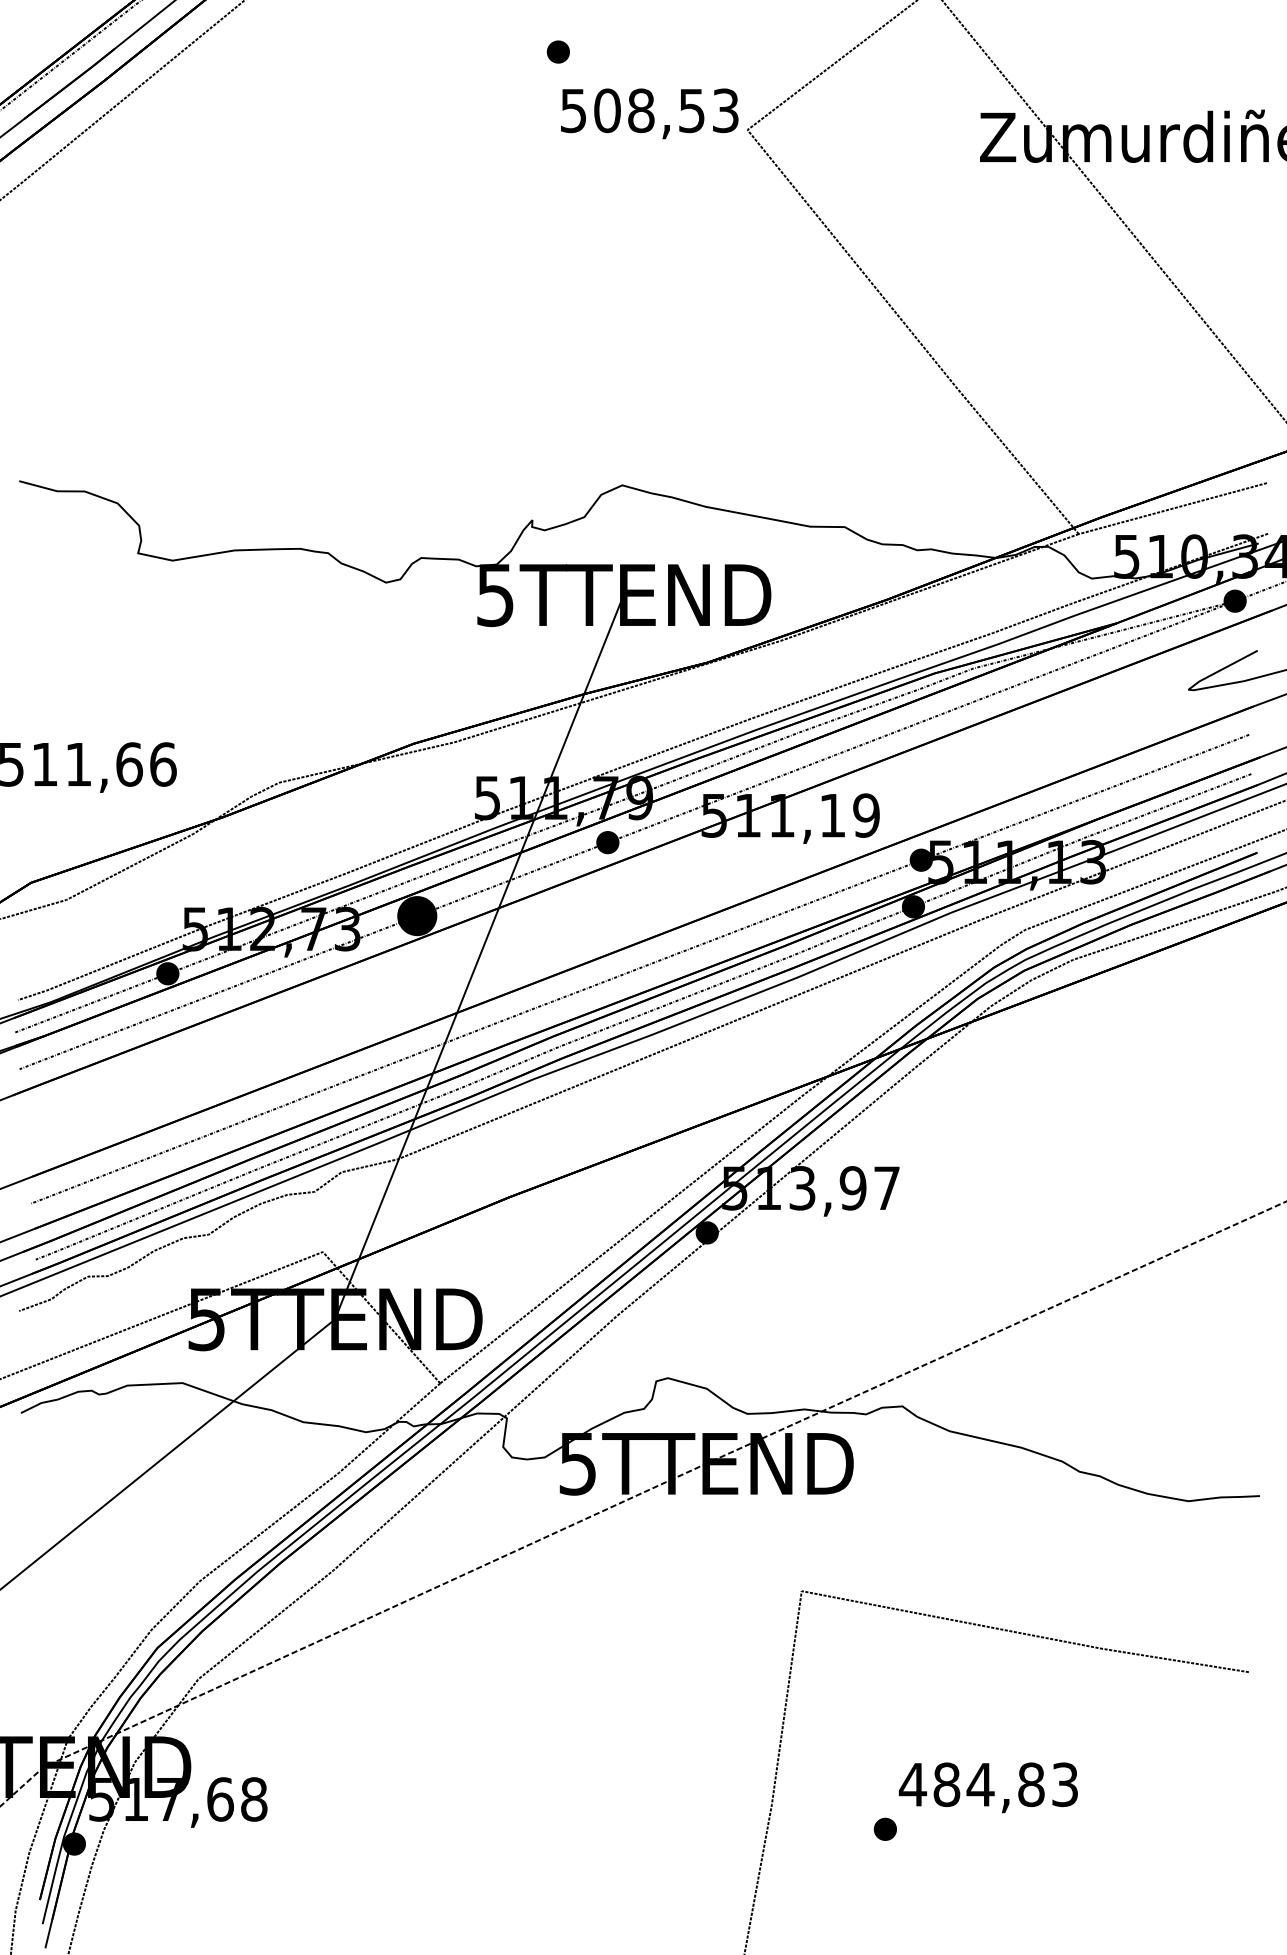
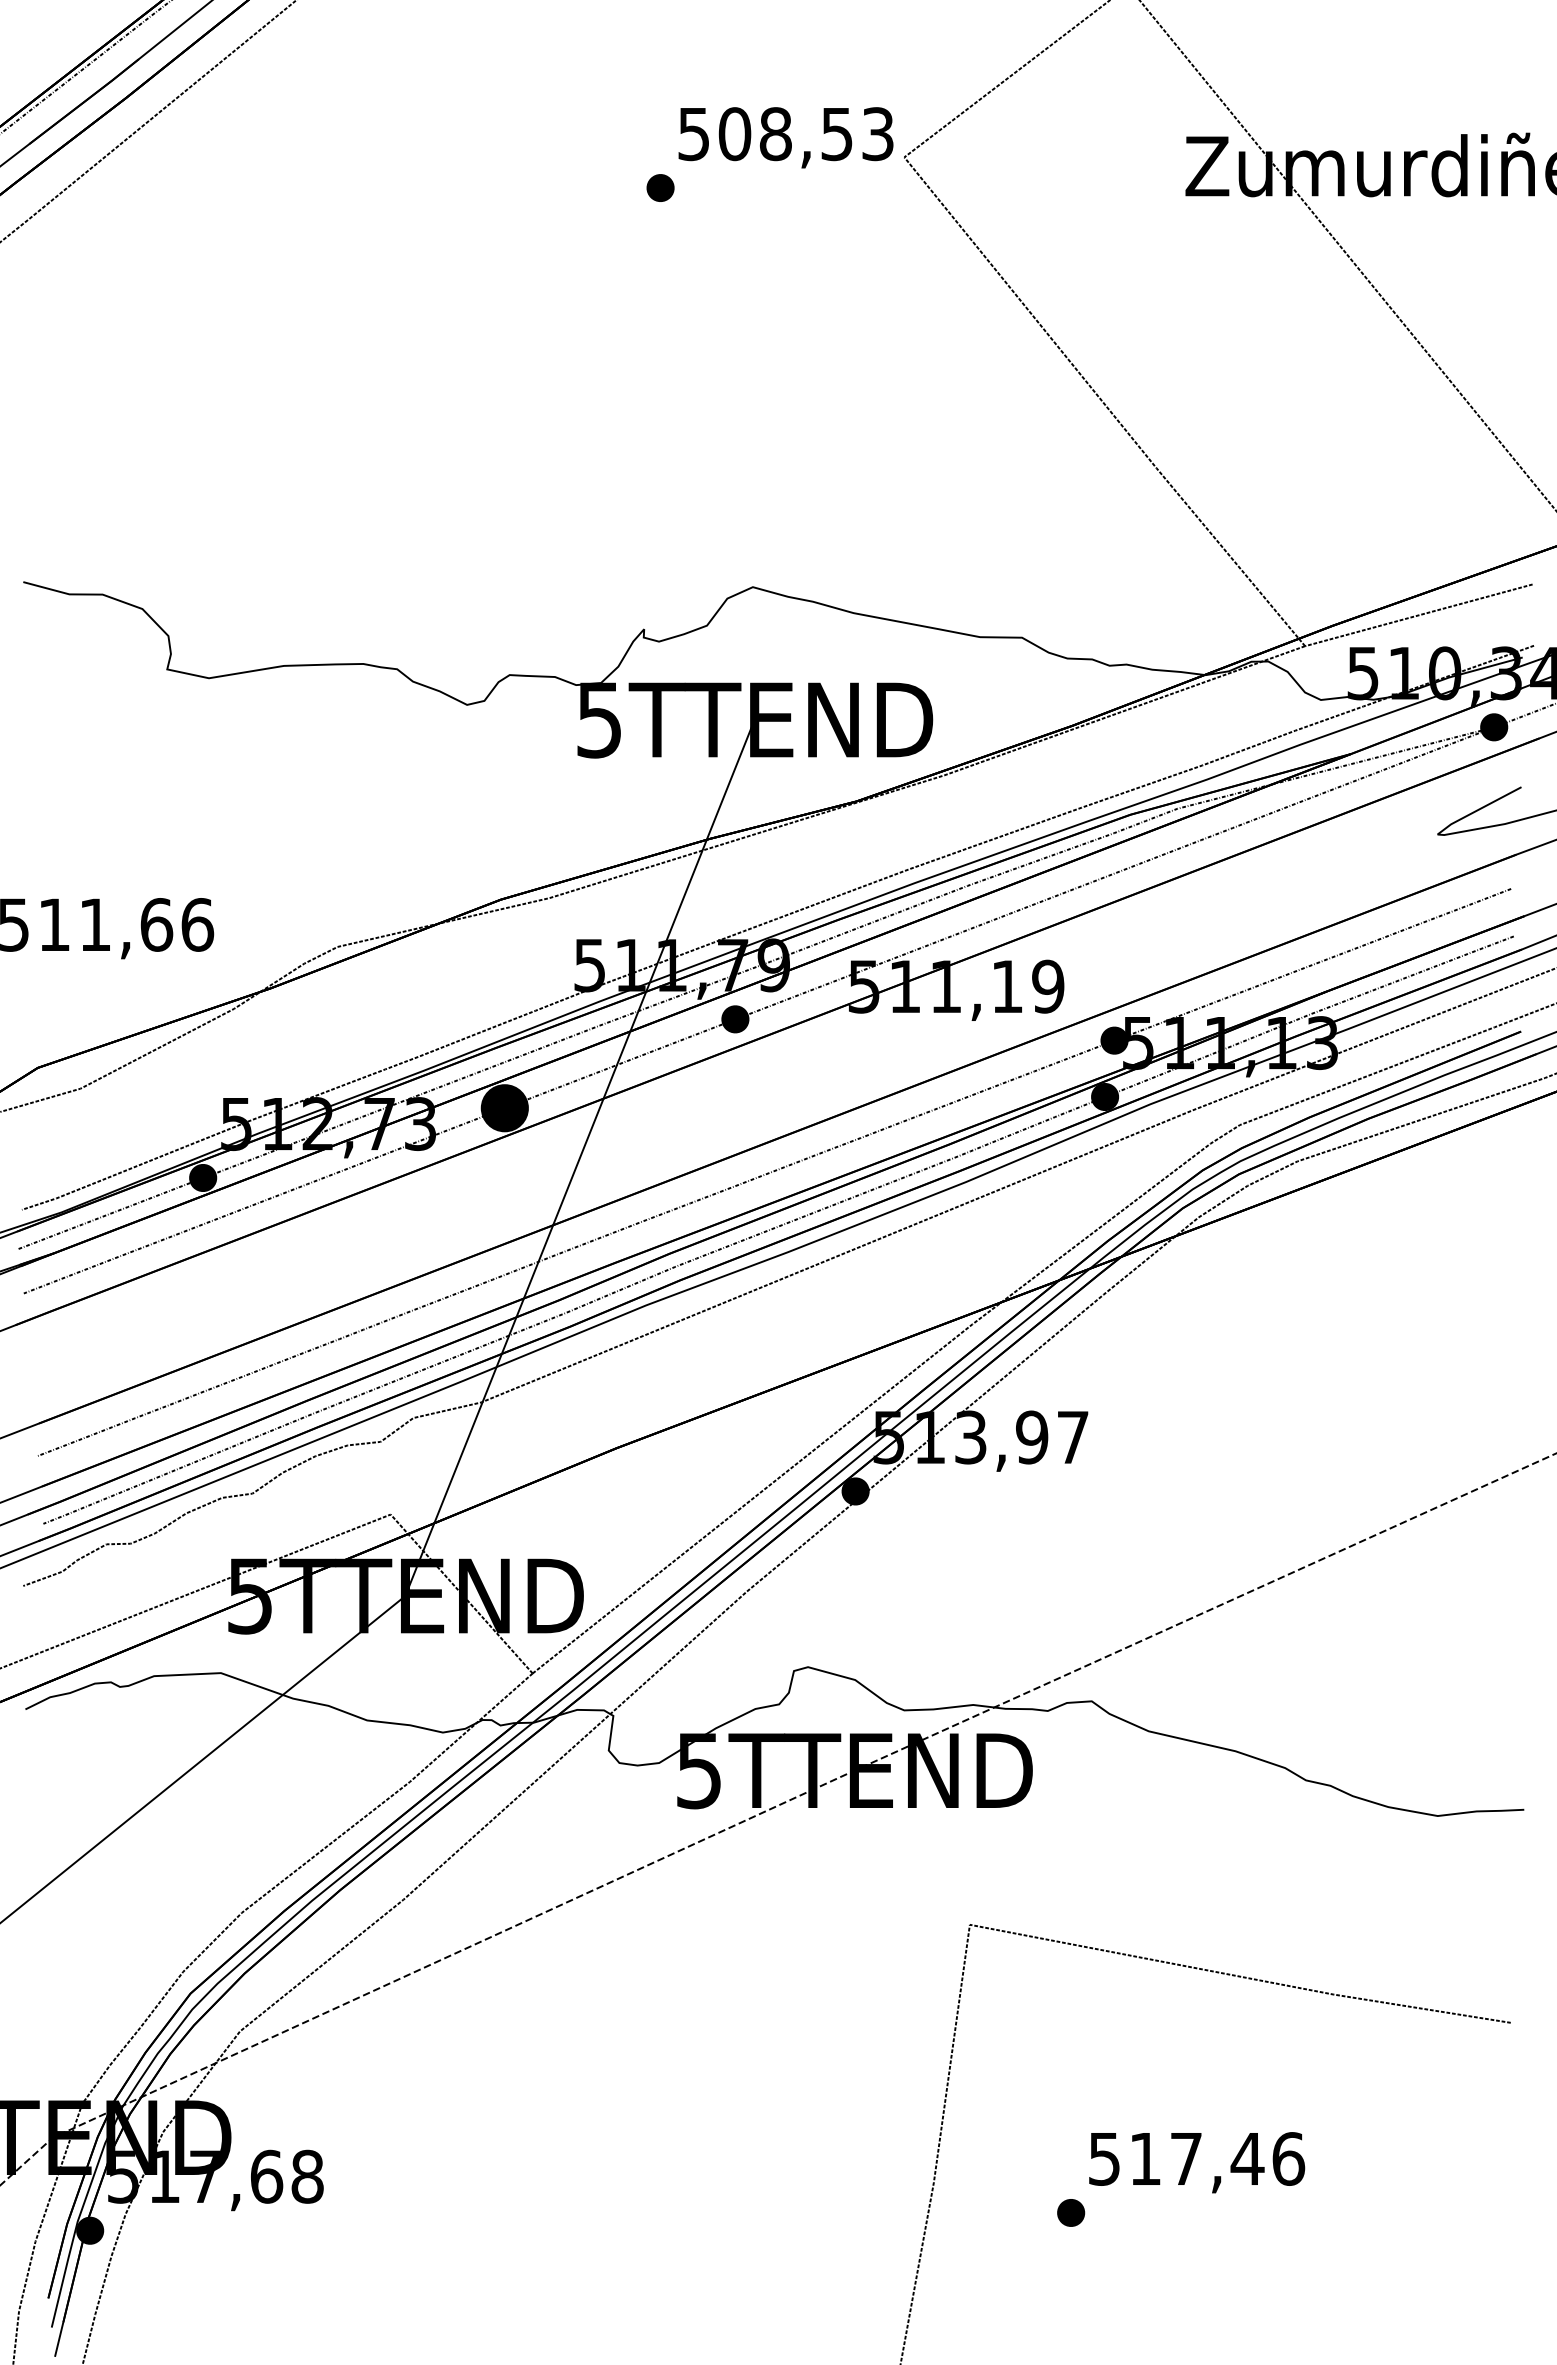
part: (558, 51) -> (660, 187), moved
text: (989, 1784) -> (1196, 2158), 484,83 -> 517,46

